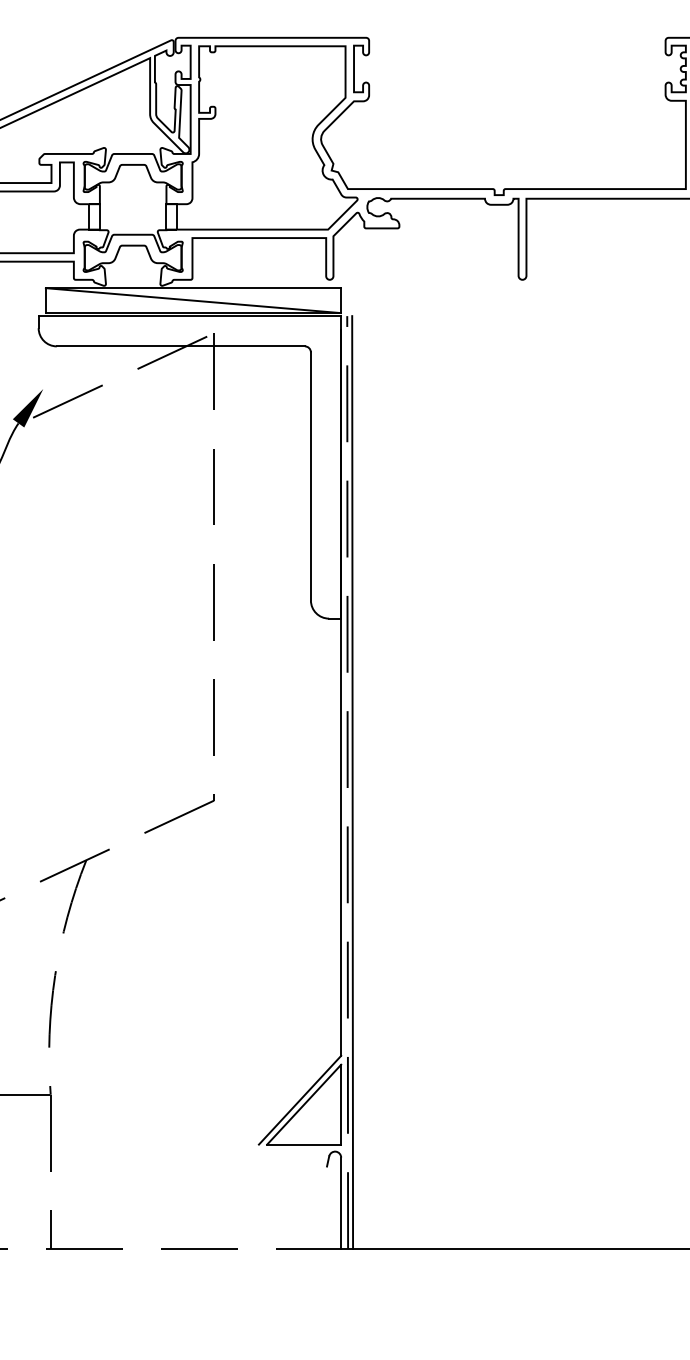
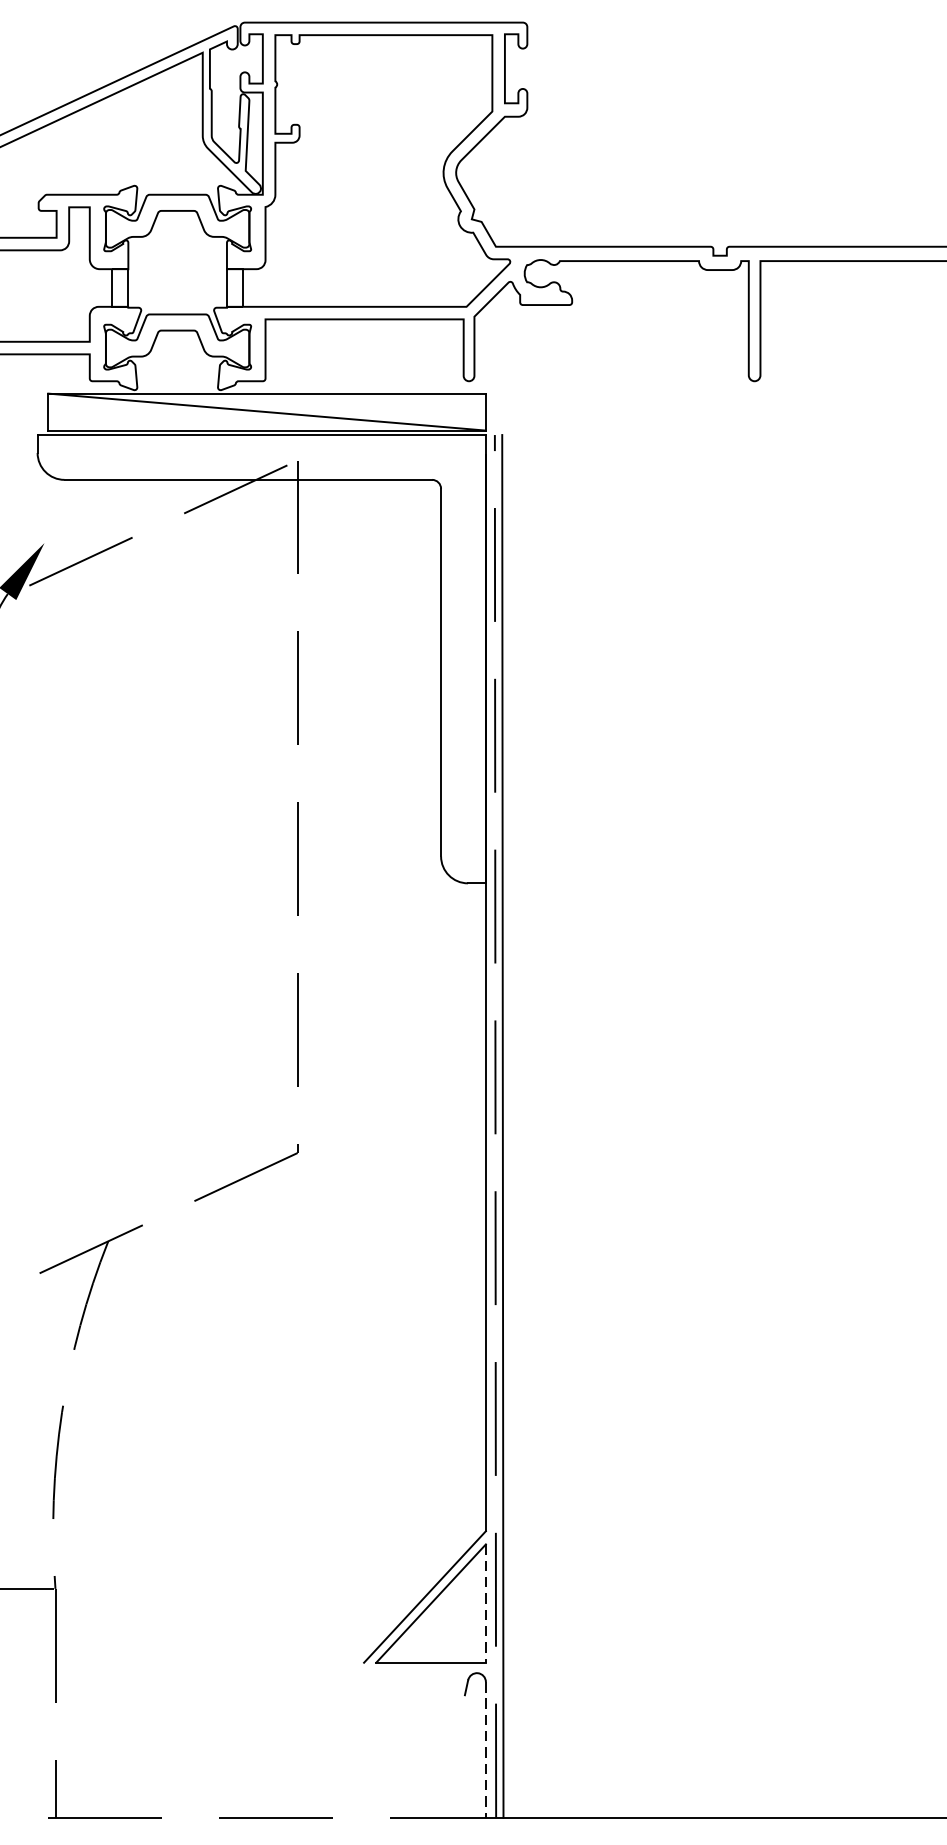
line: (341, 1104) -> (486, 1603), solid -> dashed
line: (341, 1203) -> (486, 1750), solid -> dashed

